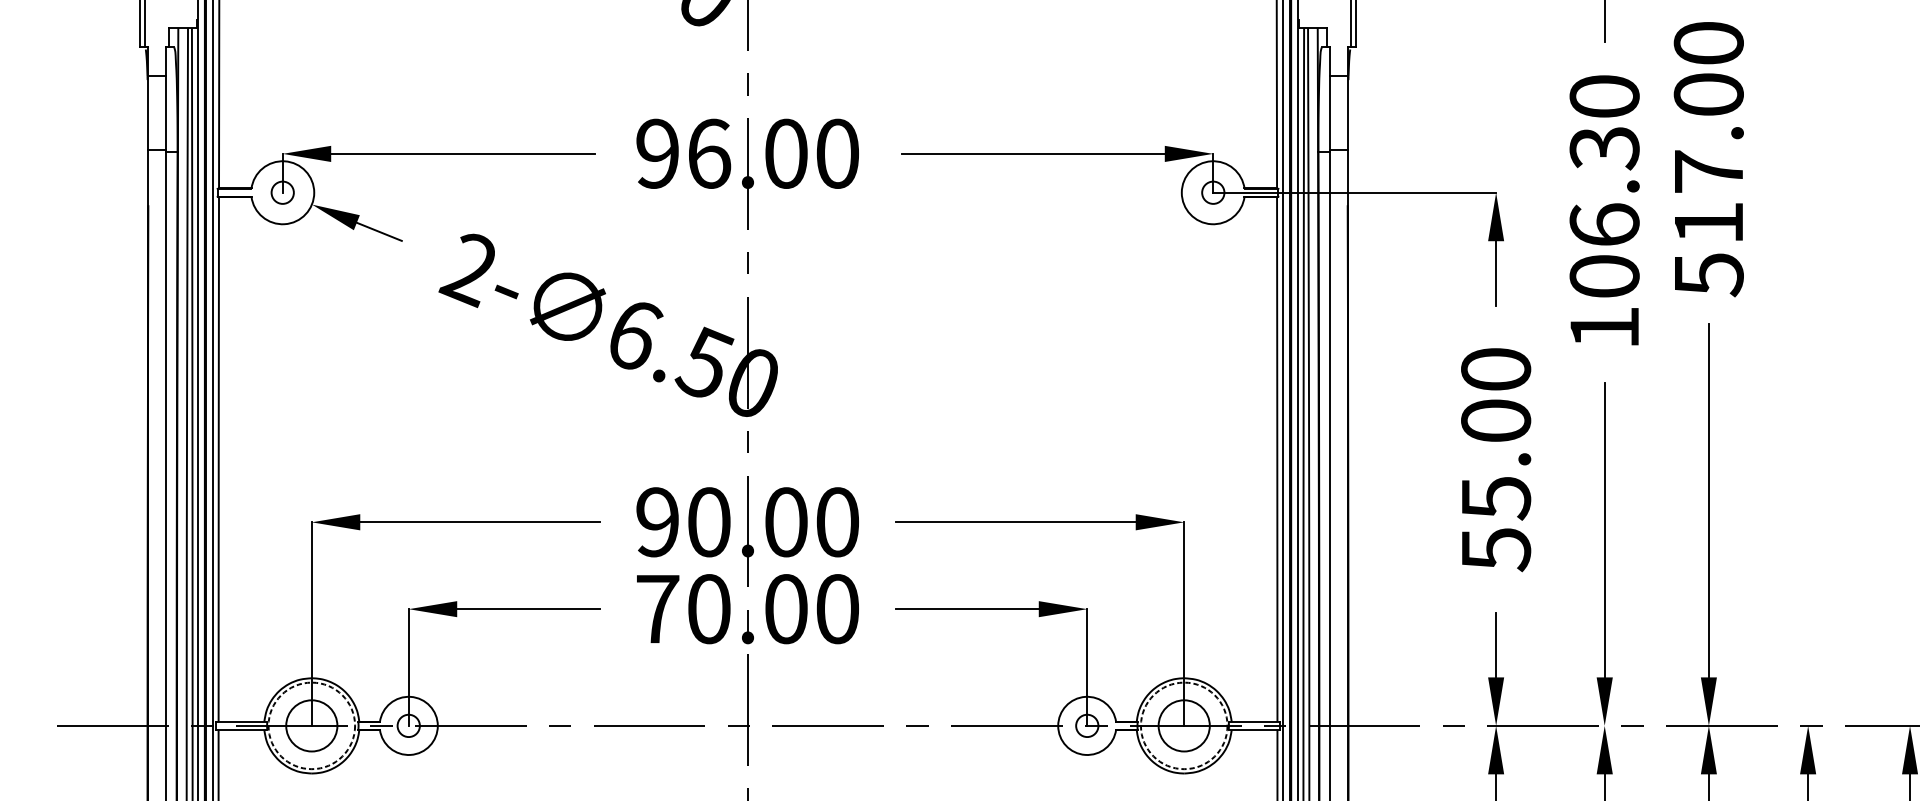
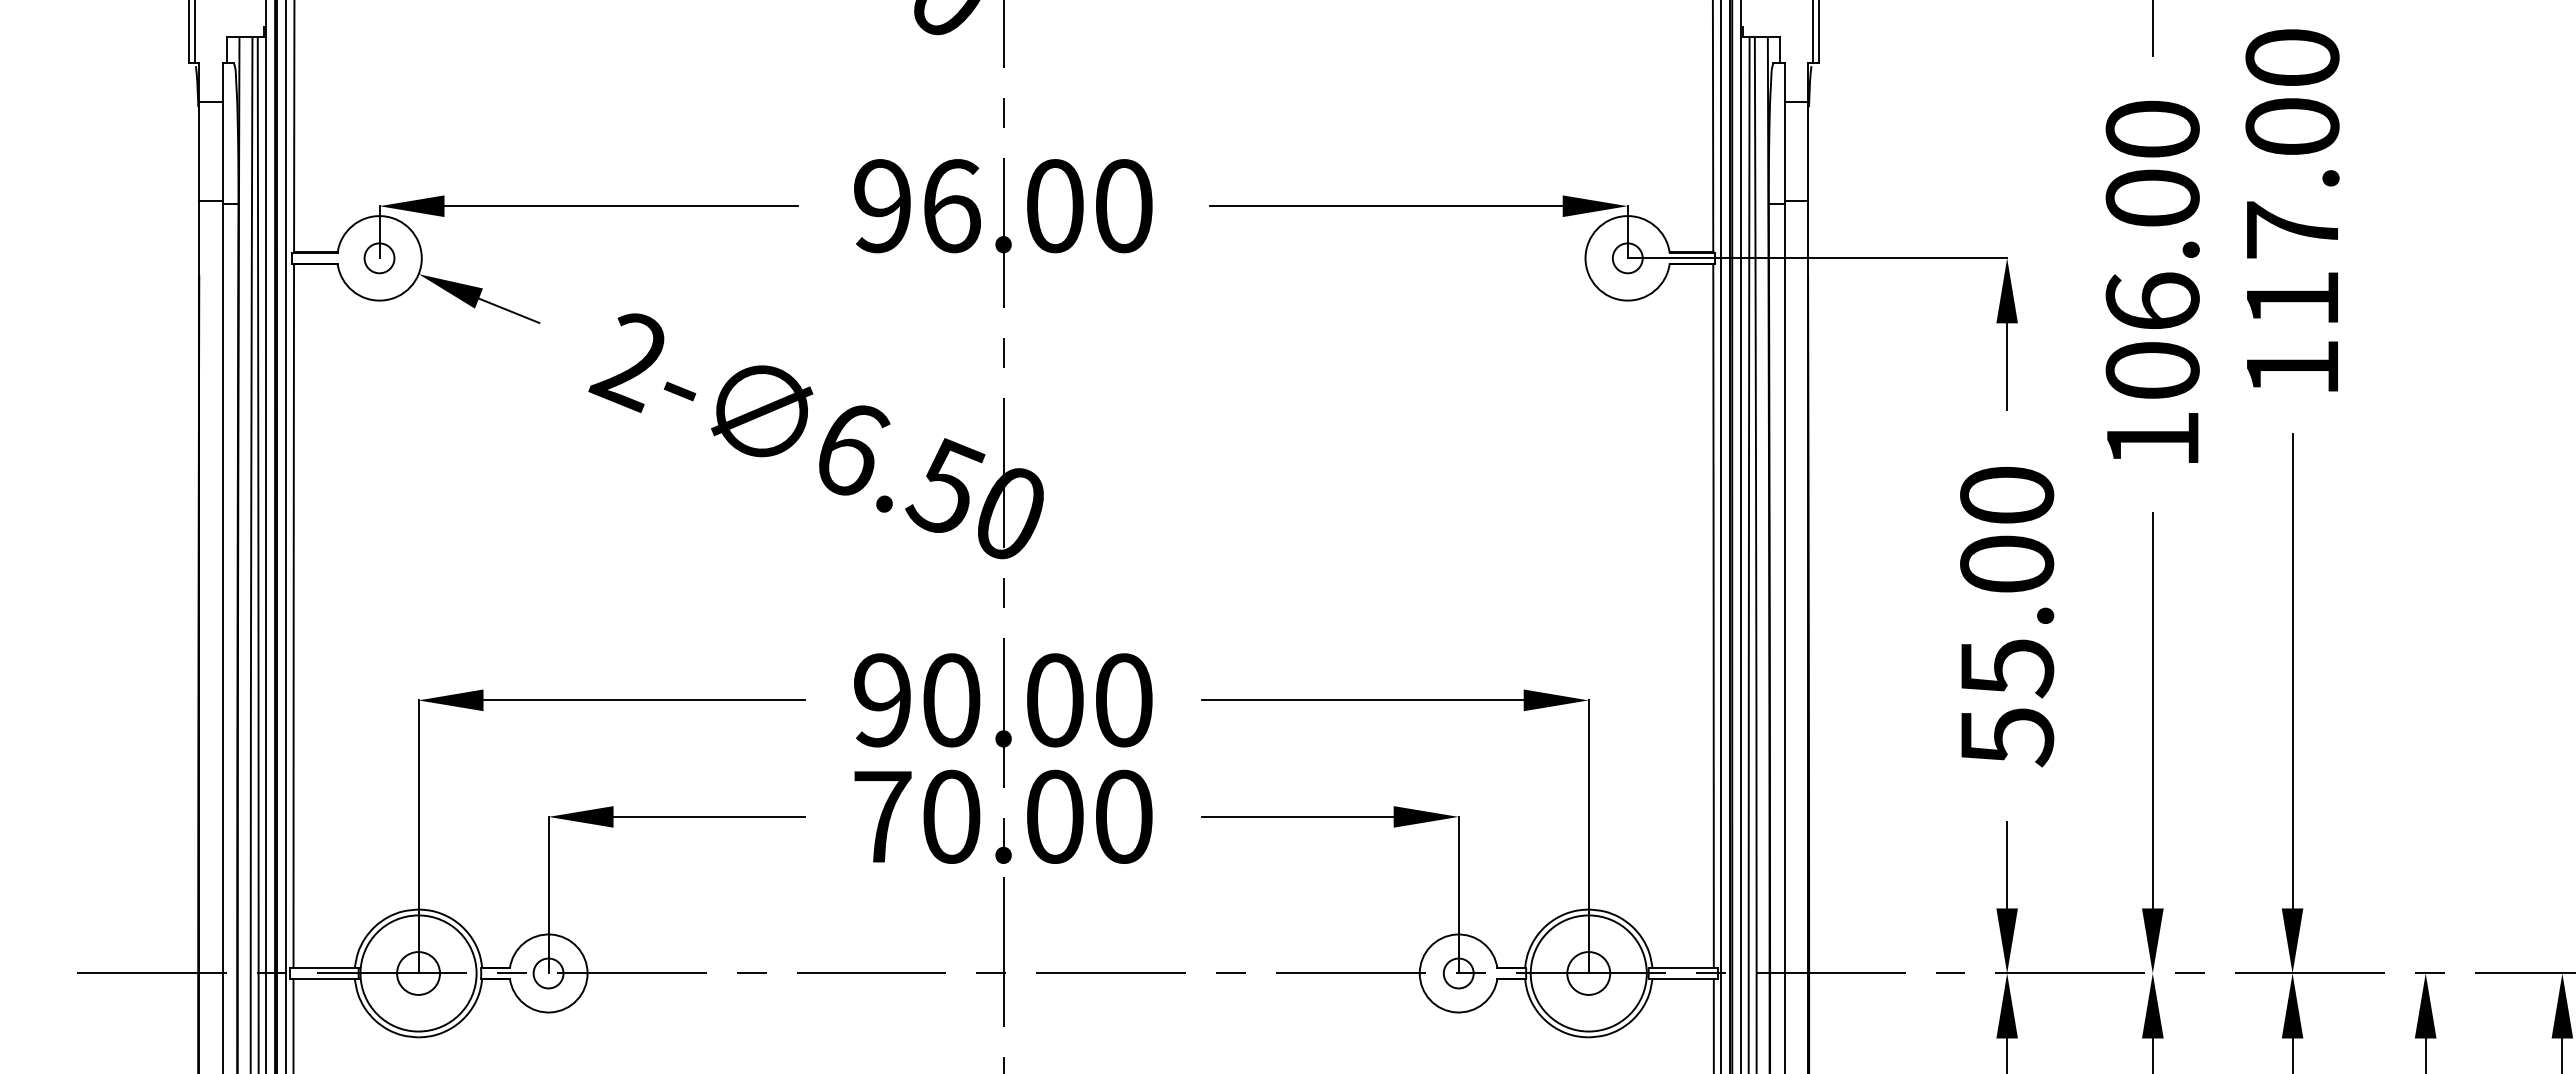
text: (1604, 148) -> (2152, 198), 106.30 -> 106.00
text: (1709, 275) -> (2293, 369), 517.00 -> 117.00
circle: (311, 725) -> (418, 973), dashed -> solid
circle: (311, 725) -> (418, 973), size x0.62
circle: (1184, 725) -> (1588, 973), dashed -> solid
circle: (1184, 725) -> (1588, 973), size x0.62

